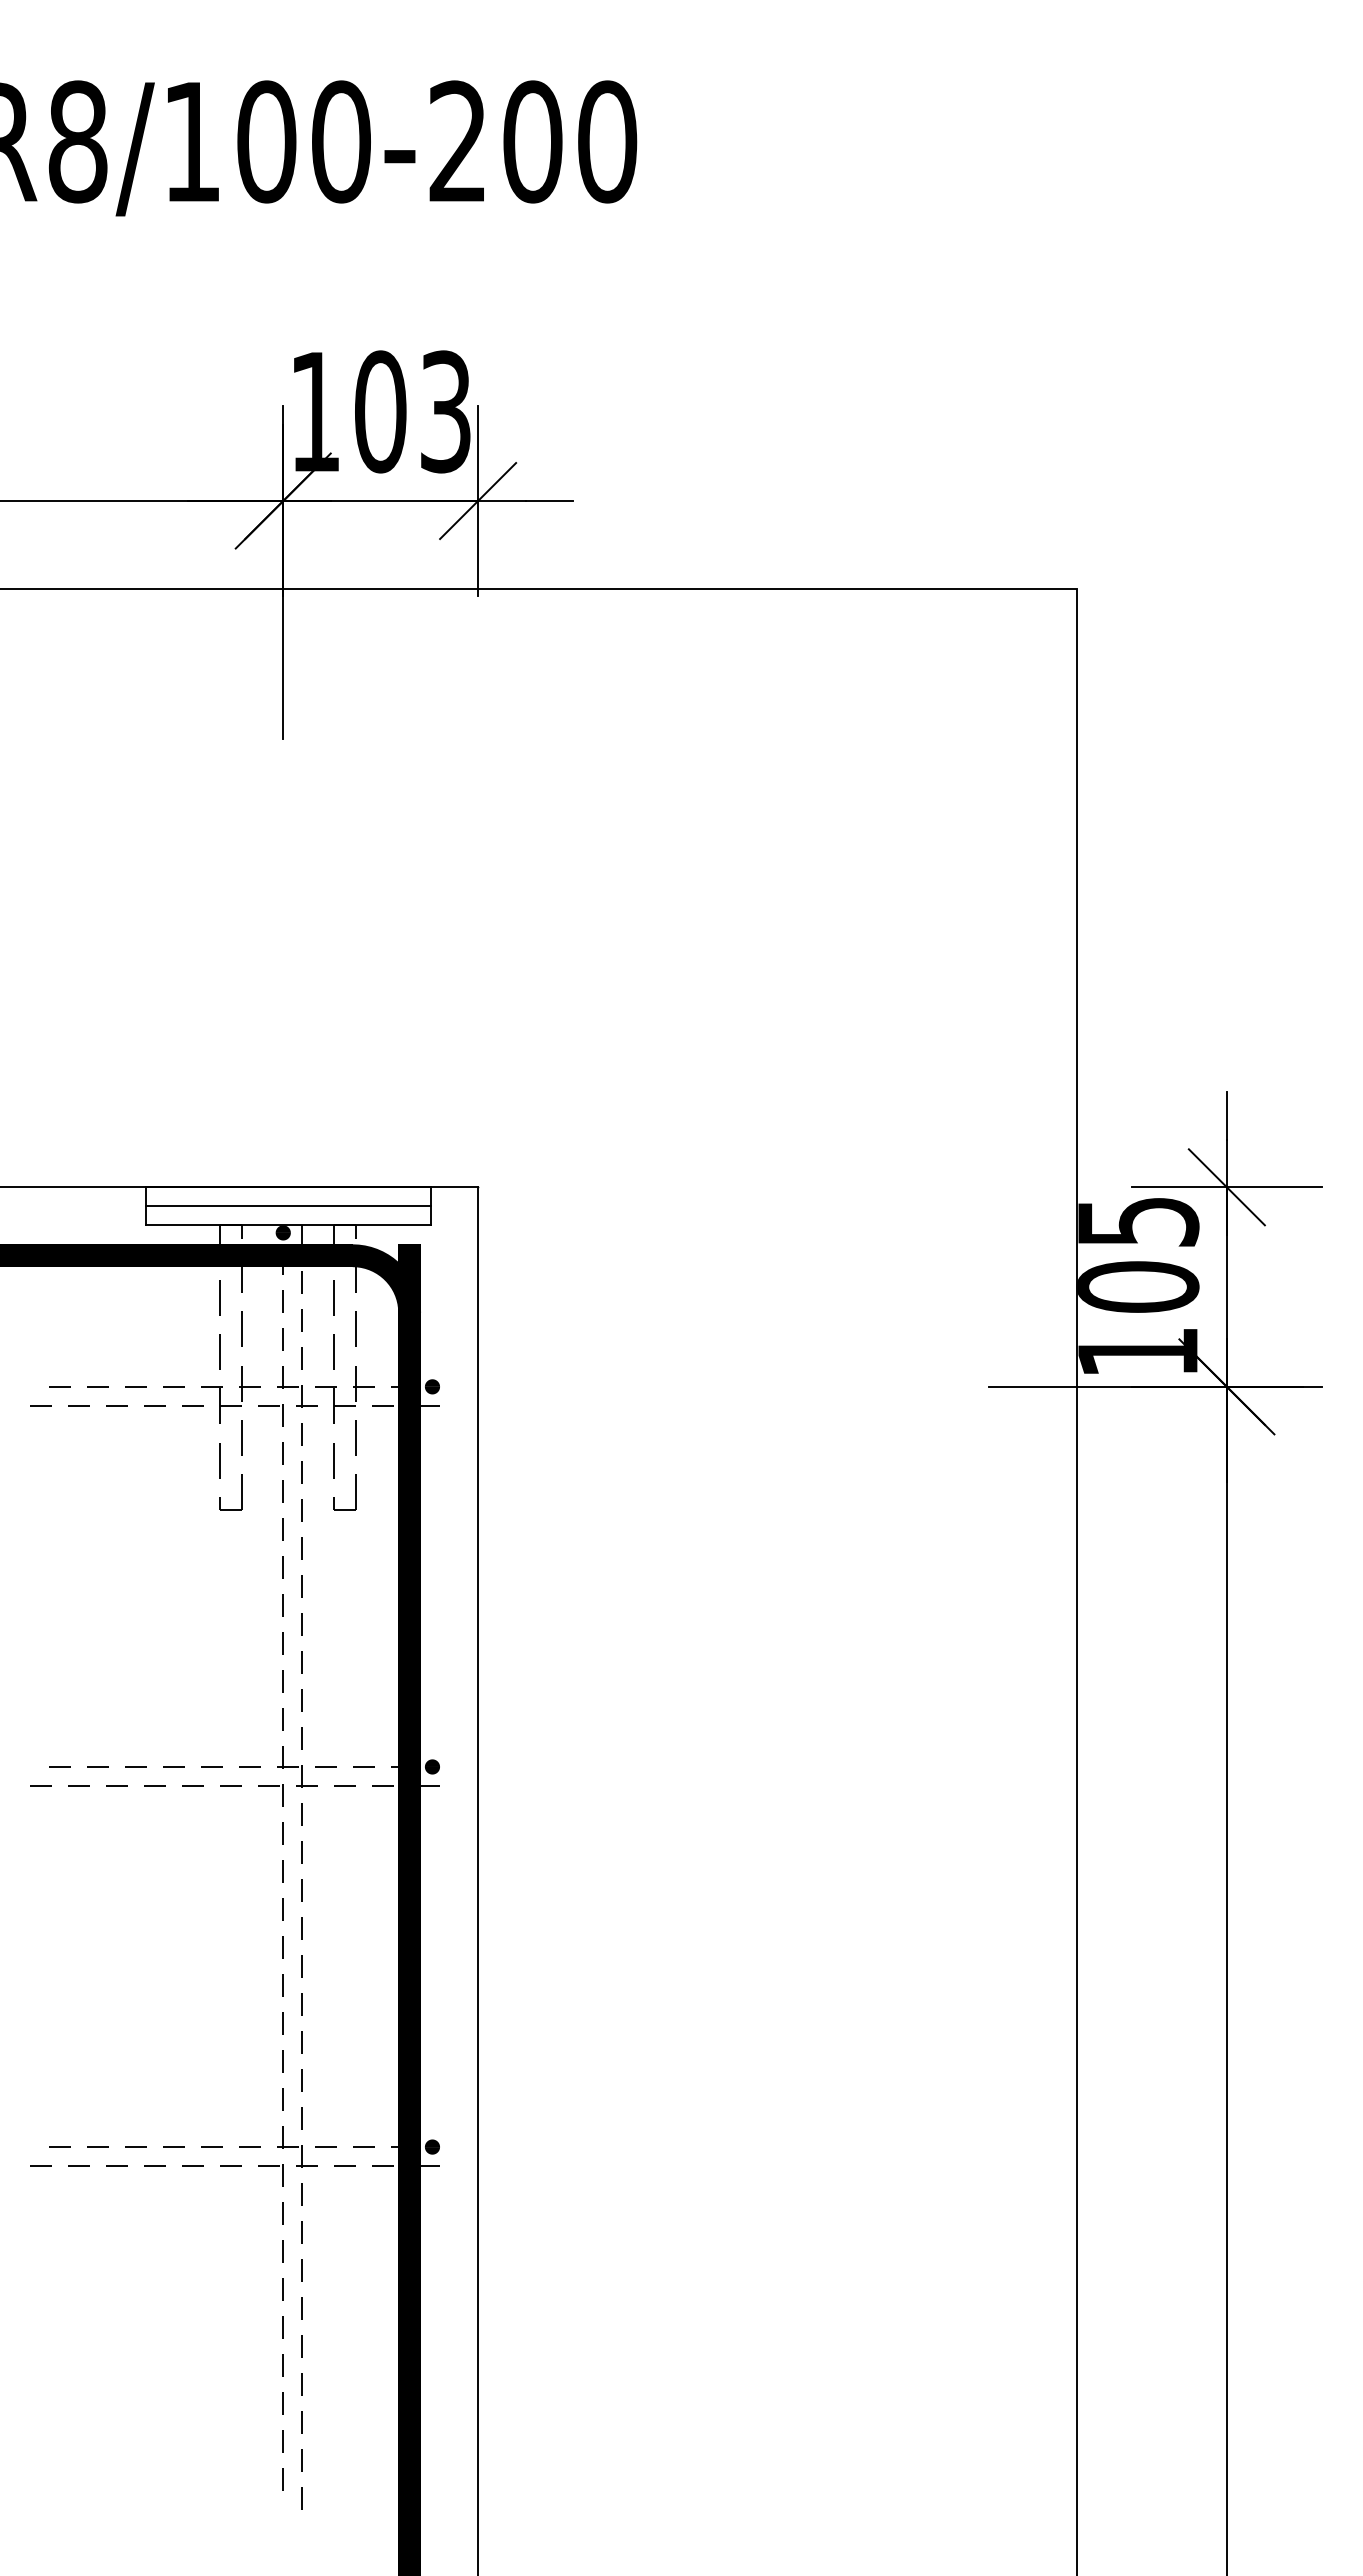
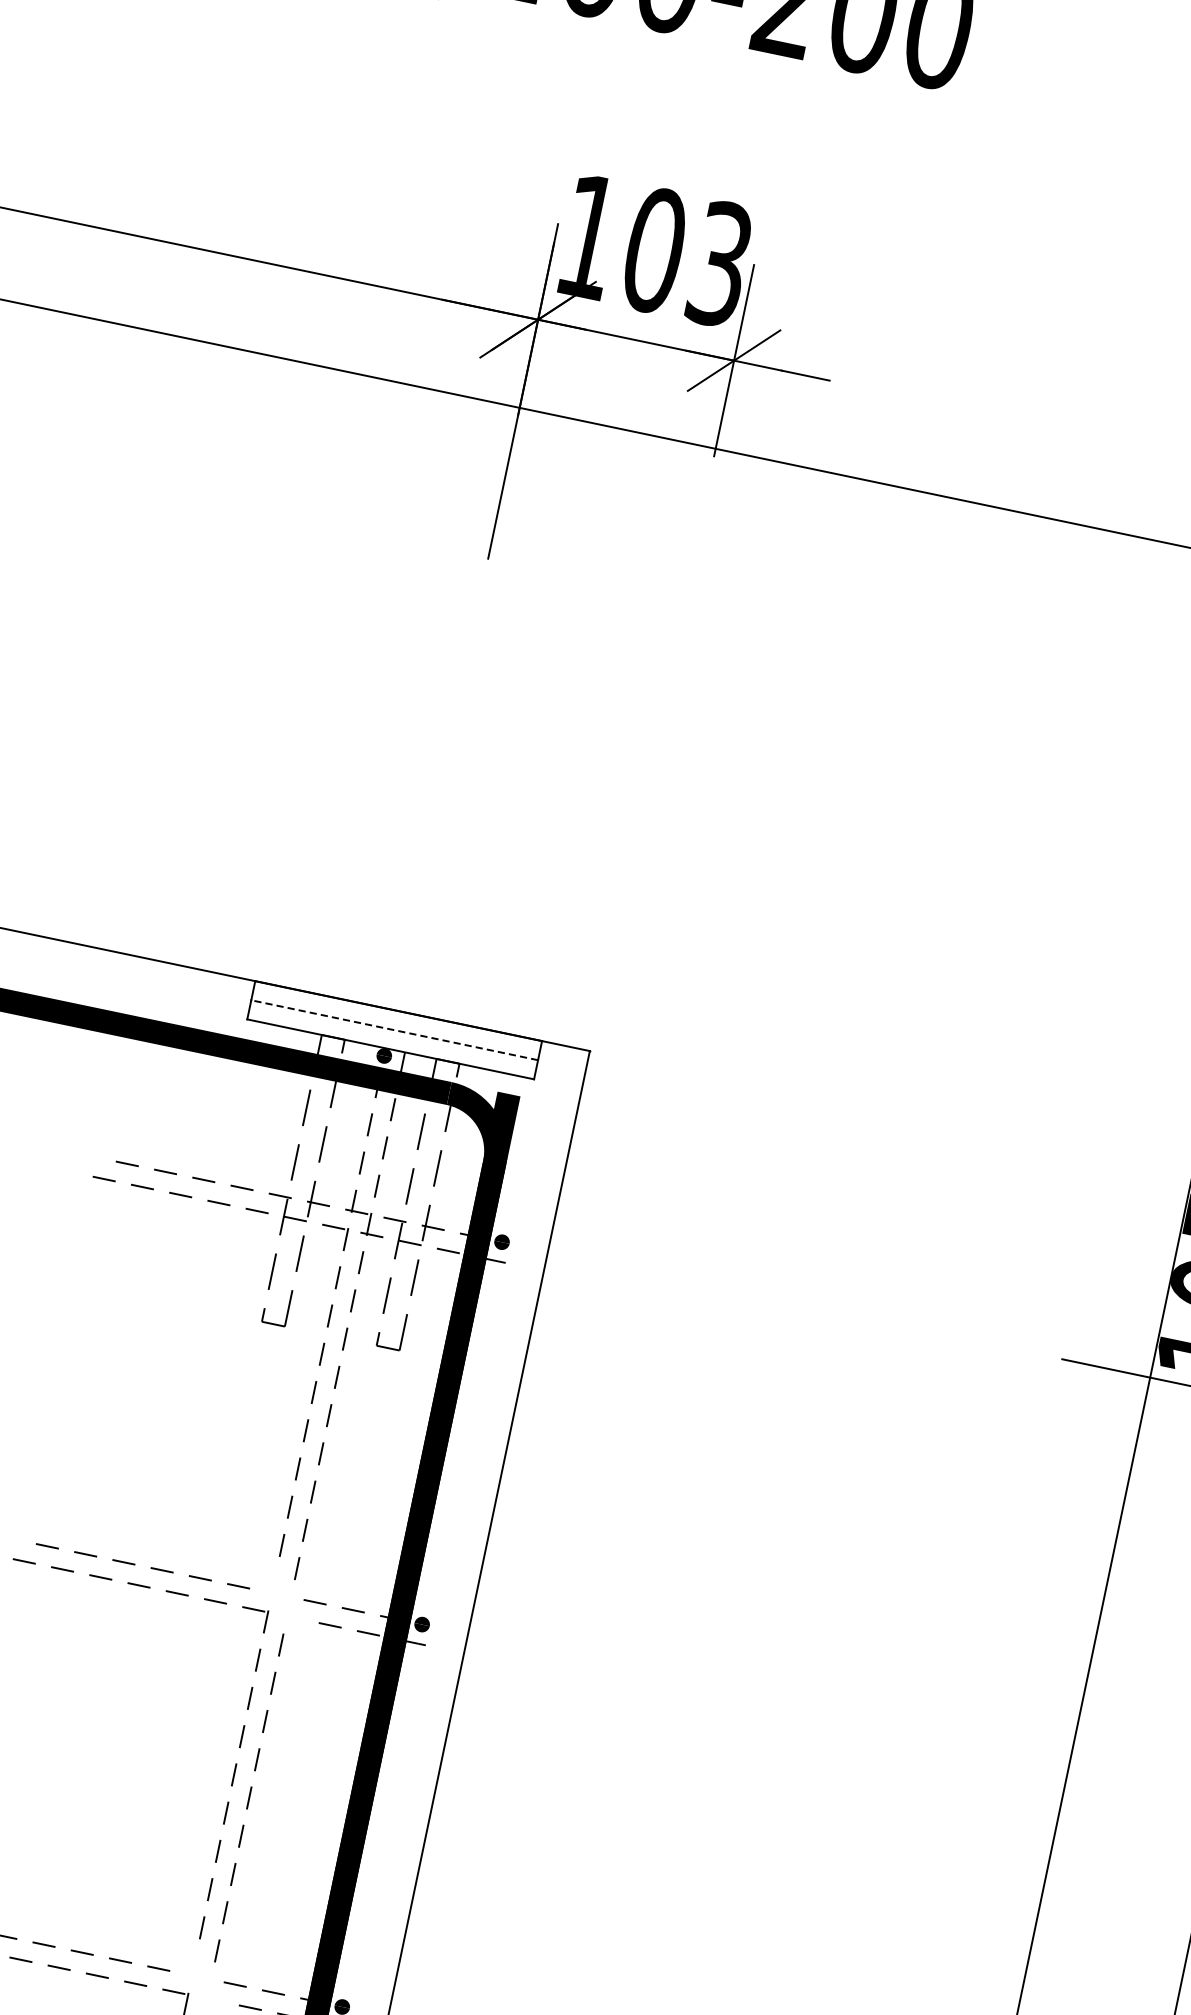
line: (288, 1206) -> (395, 1030), solid -> dashed
part: (297, 1766) -> (286, 1595), removed
part: (297, 2146) -> (206, 1978), removed

